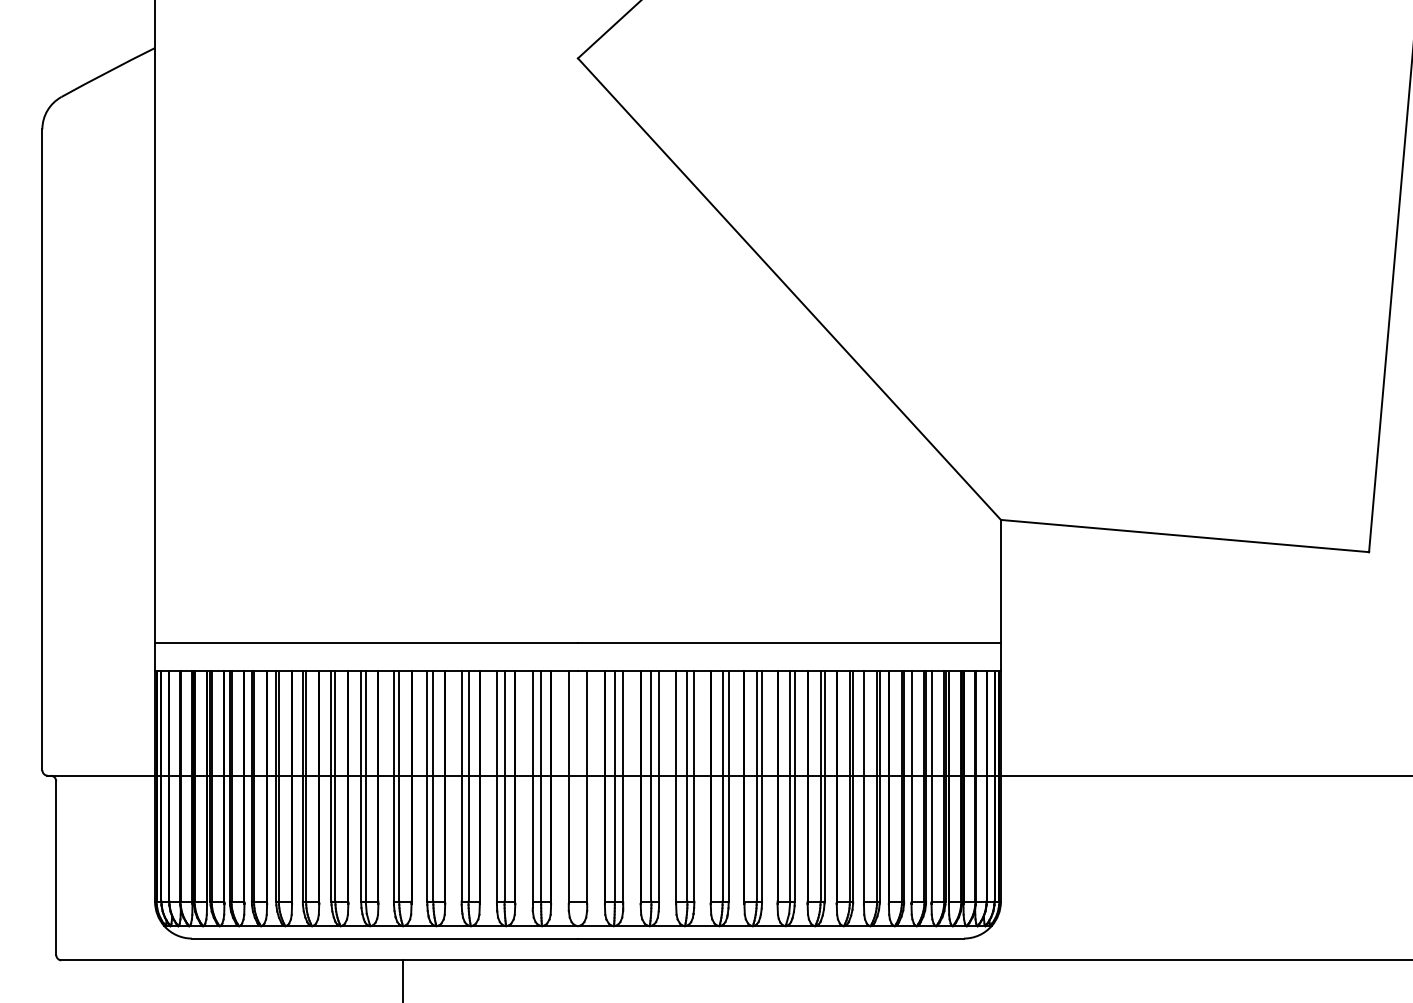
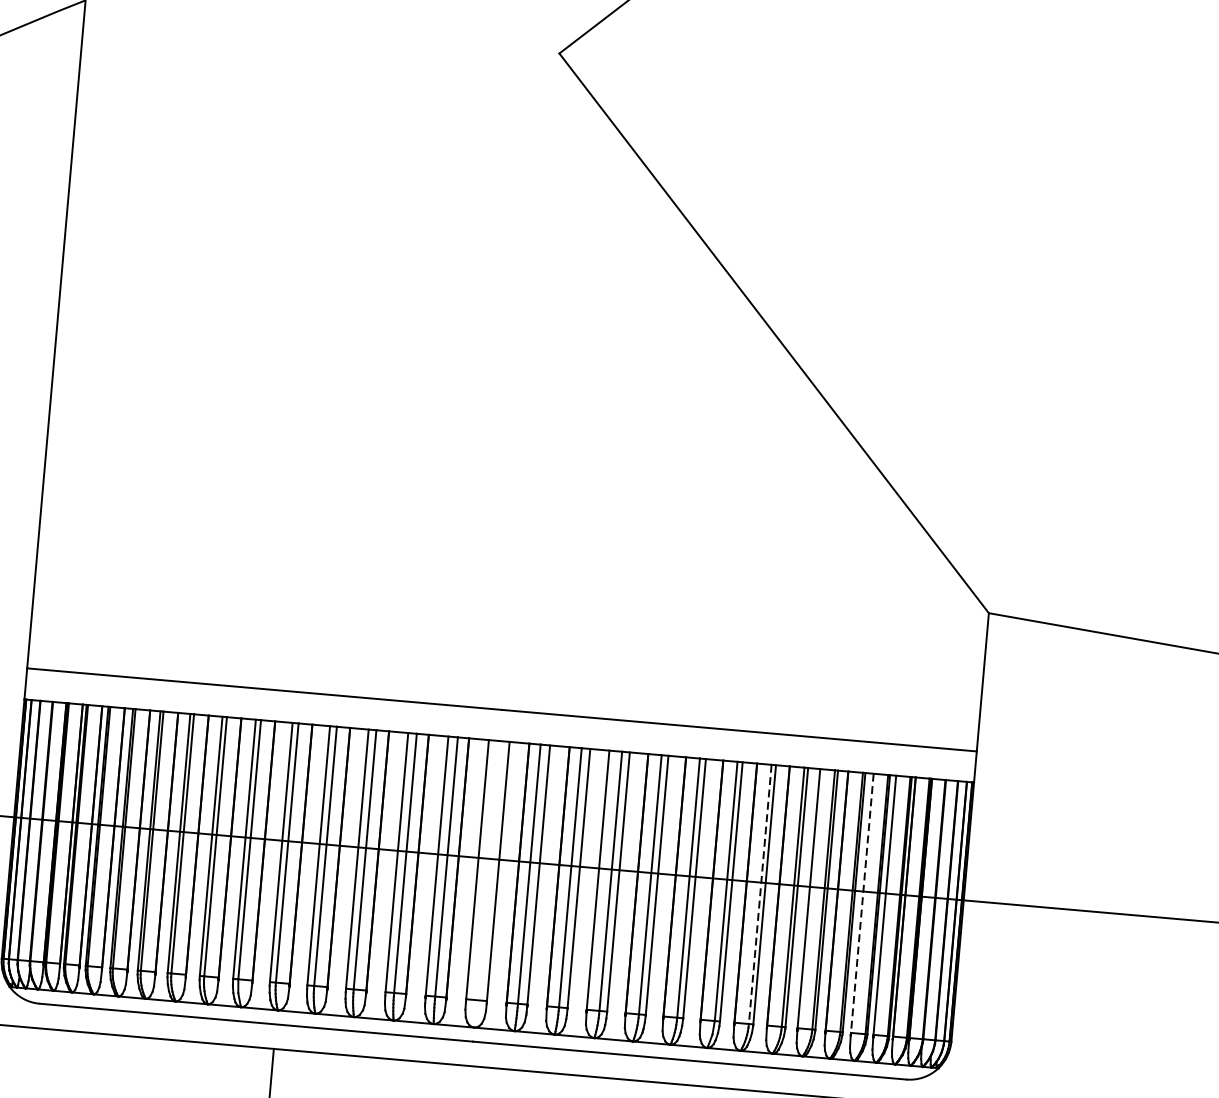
line: (820, 786) -> (760, 894), solid -> dashed
line: (911, 787) -> (862, 904), solid -> dashed

